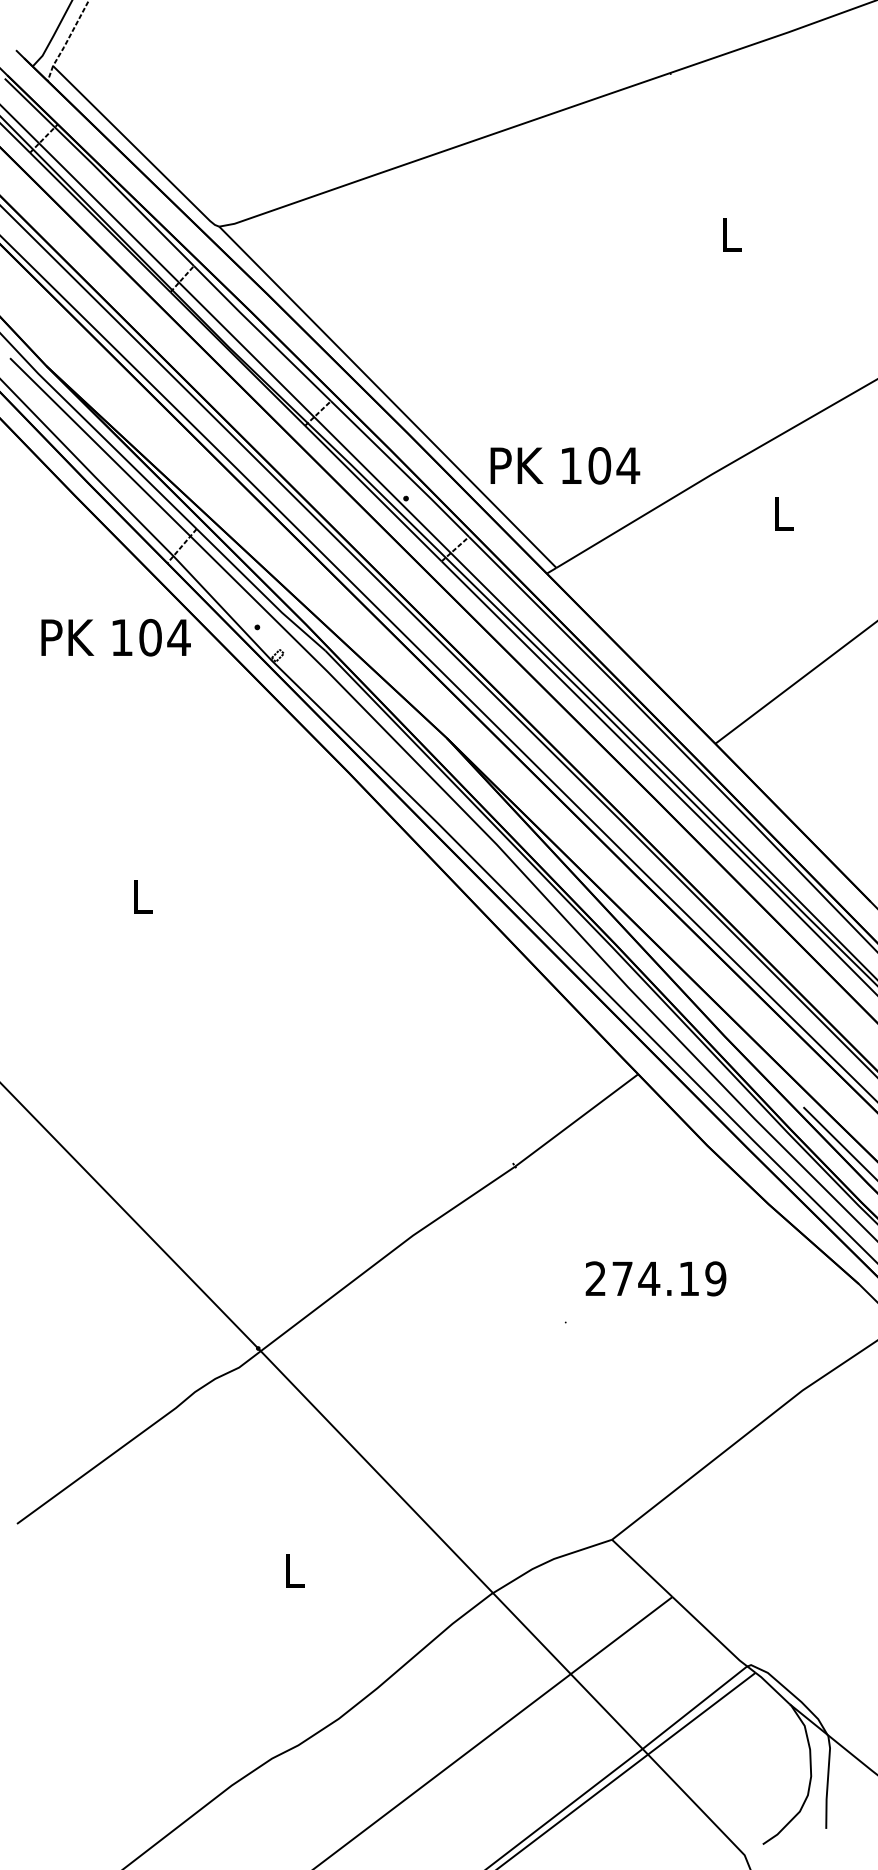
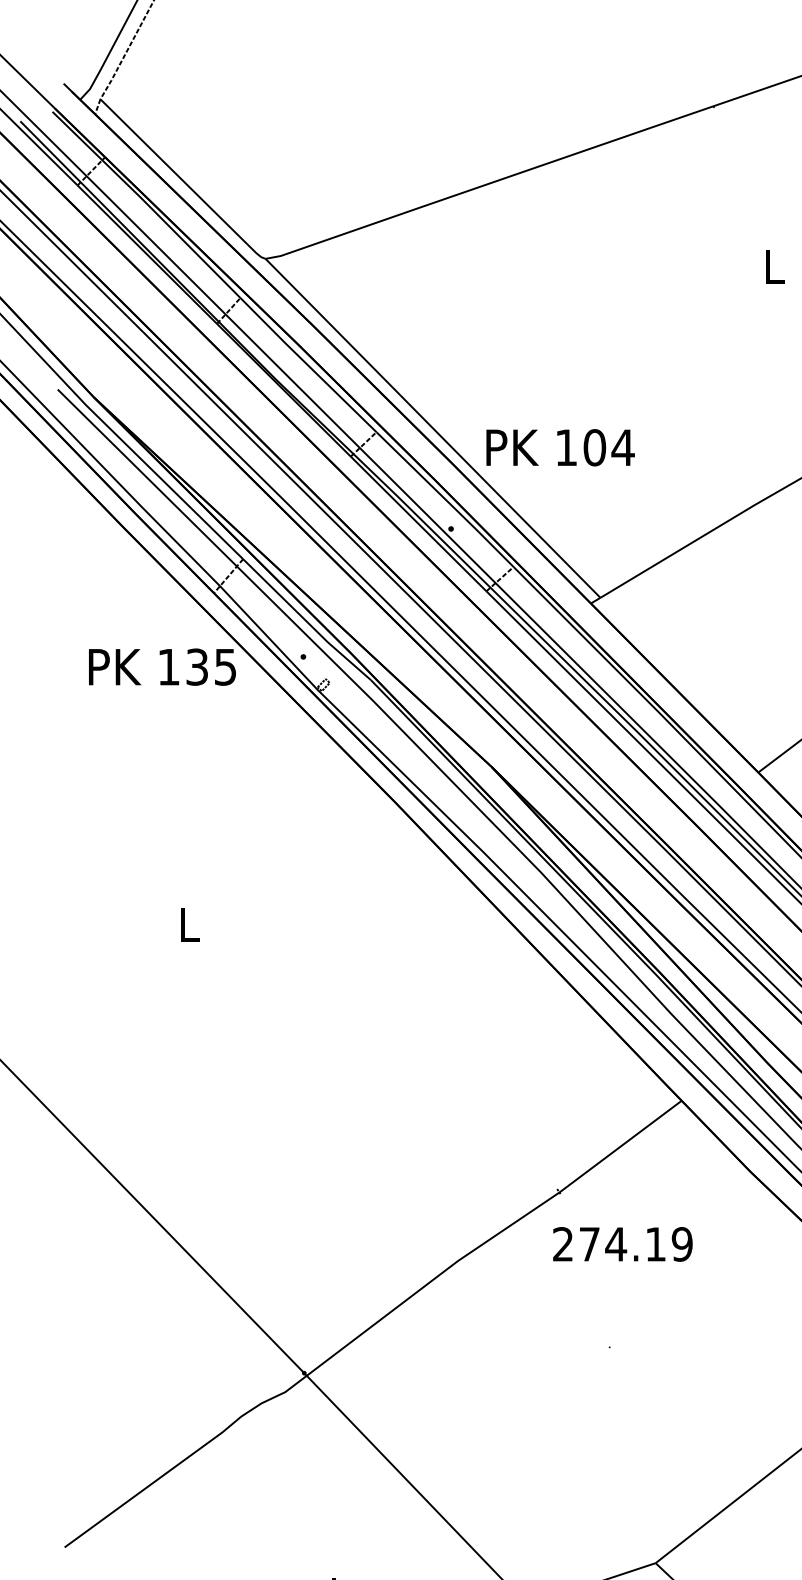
text: (565, 465) -> (560, 447), moved
text: (164, 637) -> (211, 666), 104 -> 135
text: (655, 1278) -> (622, 1244), moved

